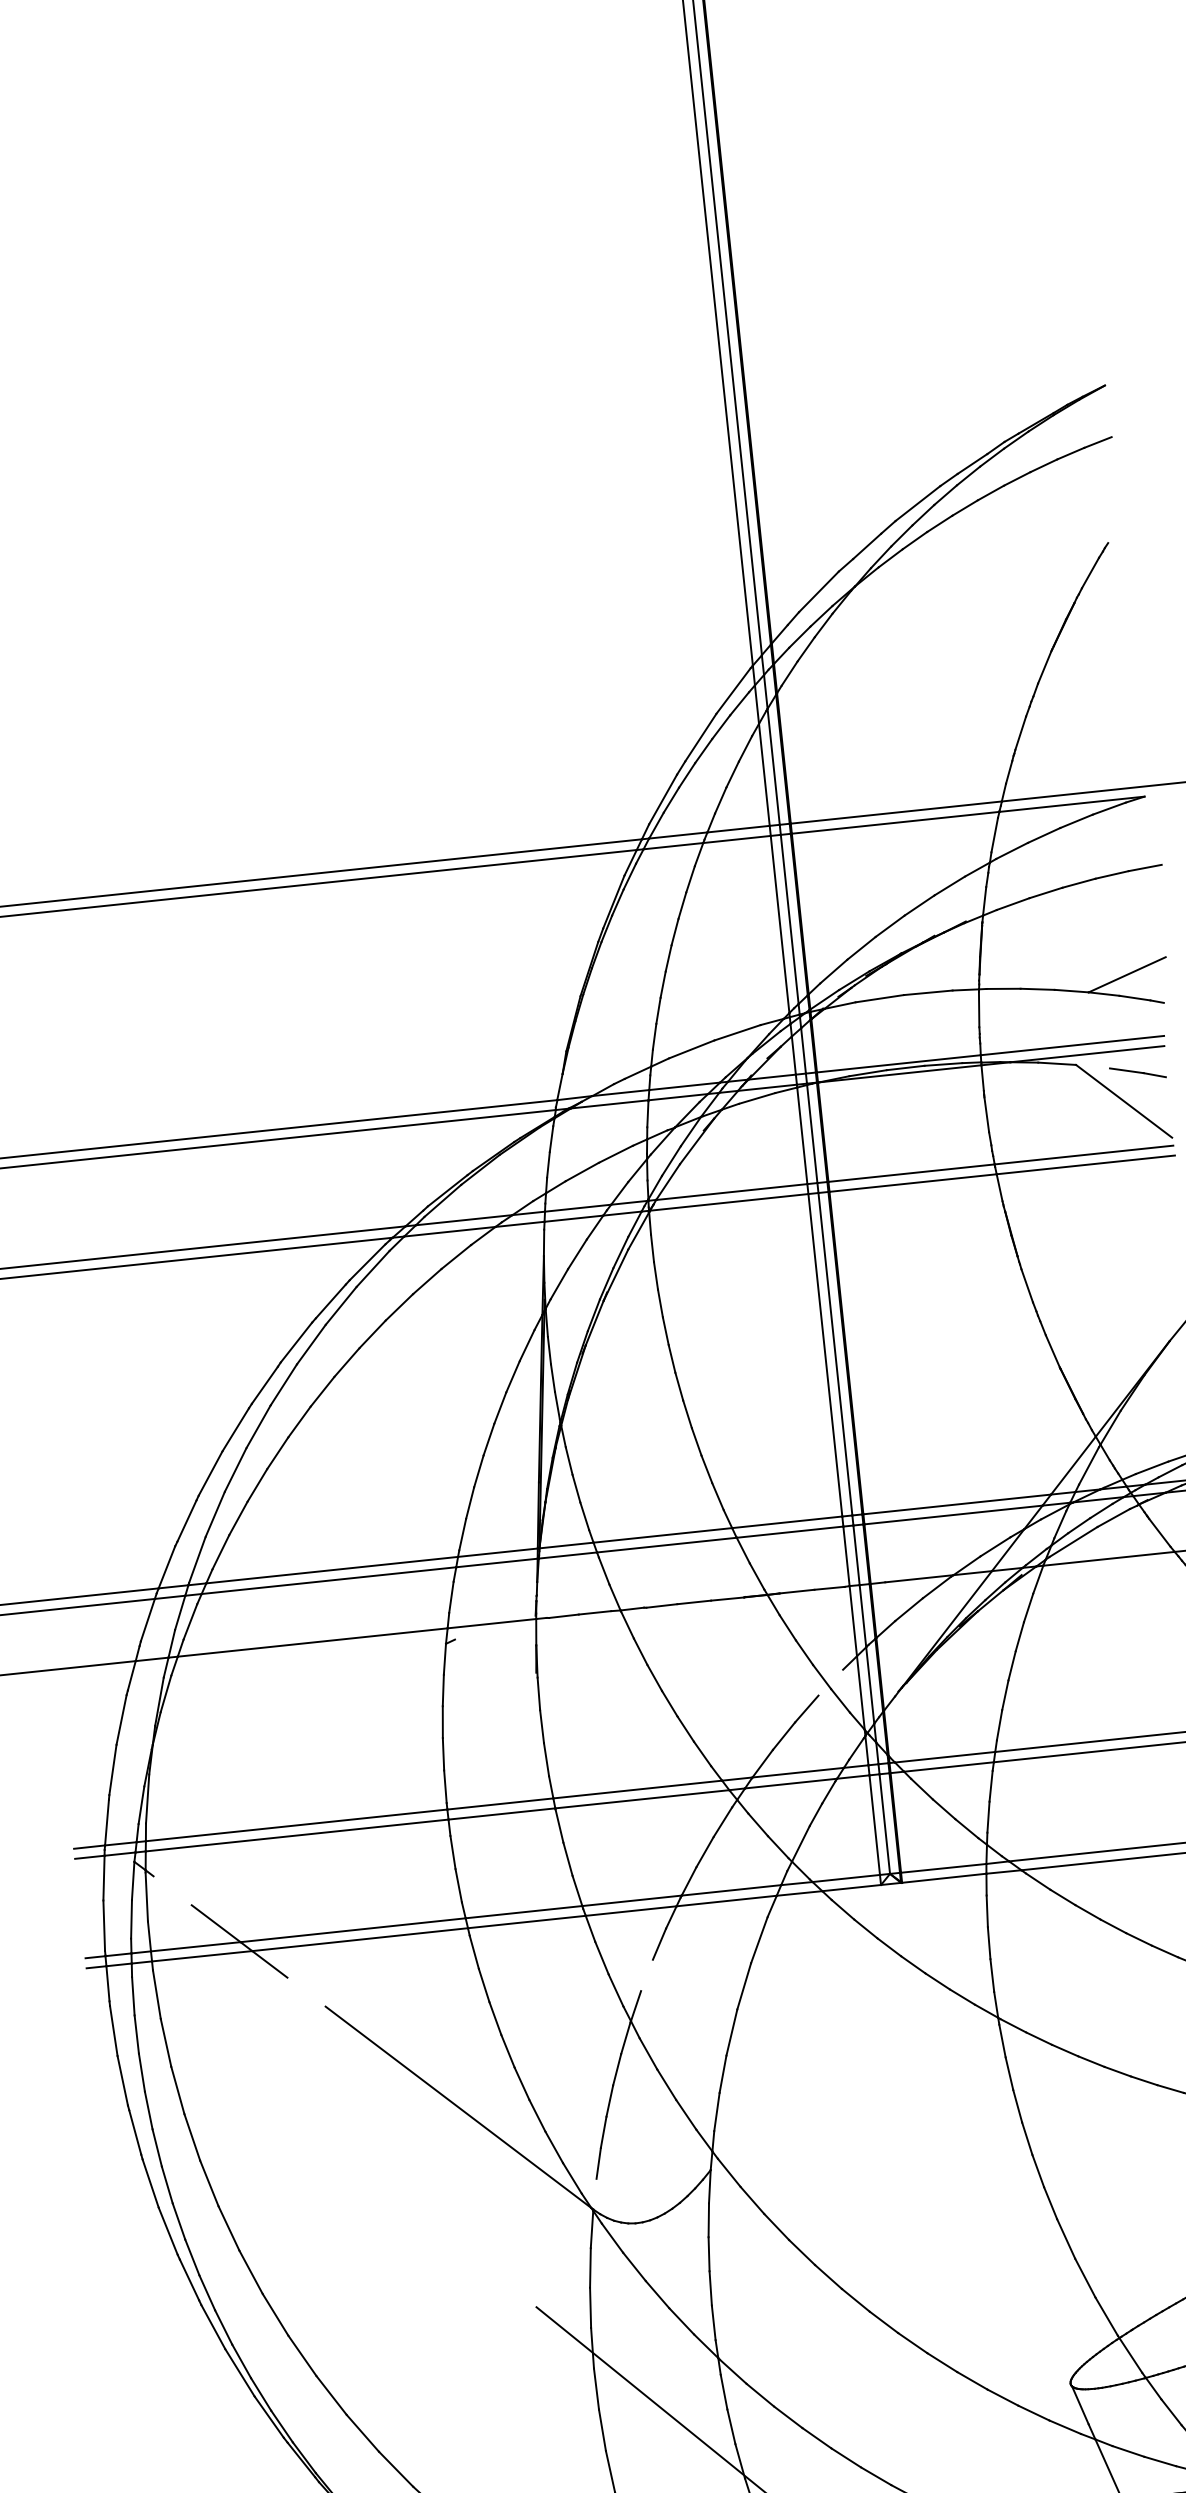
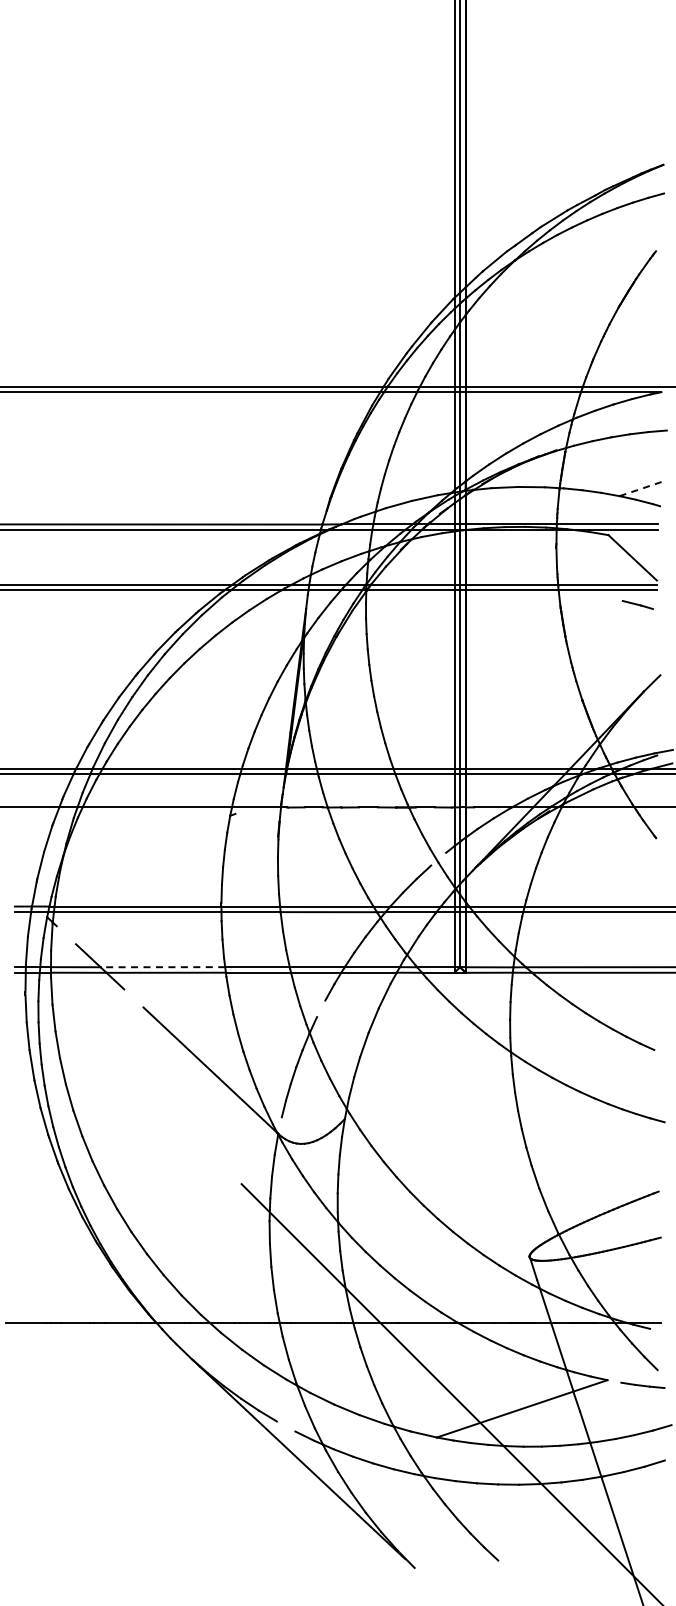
line: (1128, 974) -> (642, 488), solid -> dashed
line: (1137, 1071) -> (637, 604), moved
line: (352, 1930) -> (162, 967), solid -> dashed

